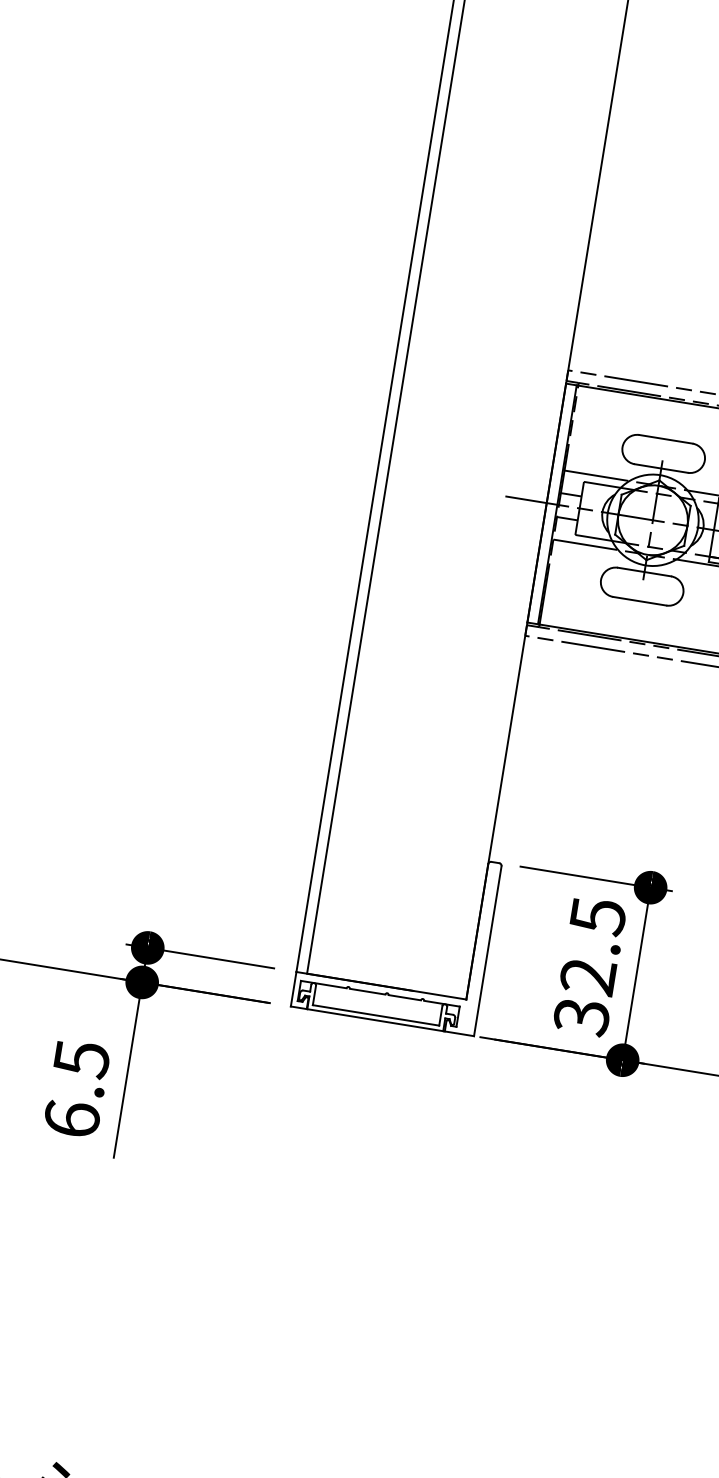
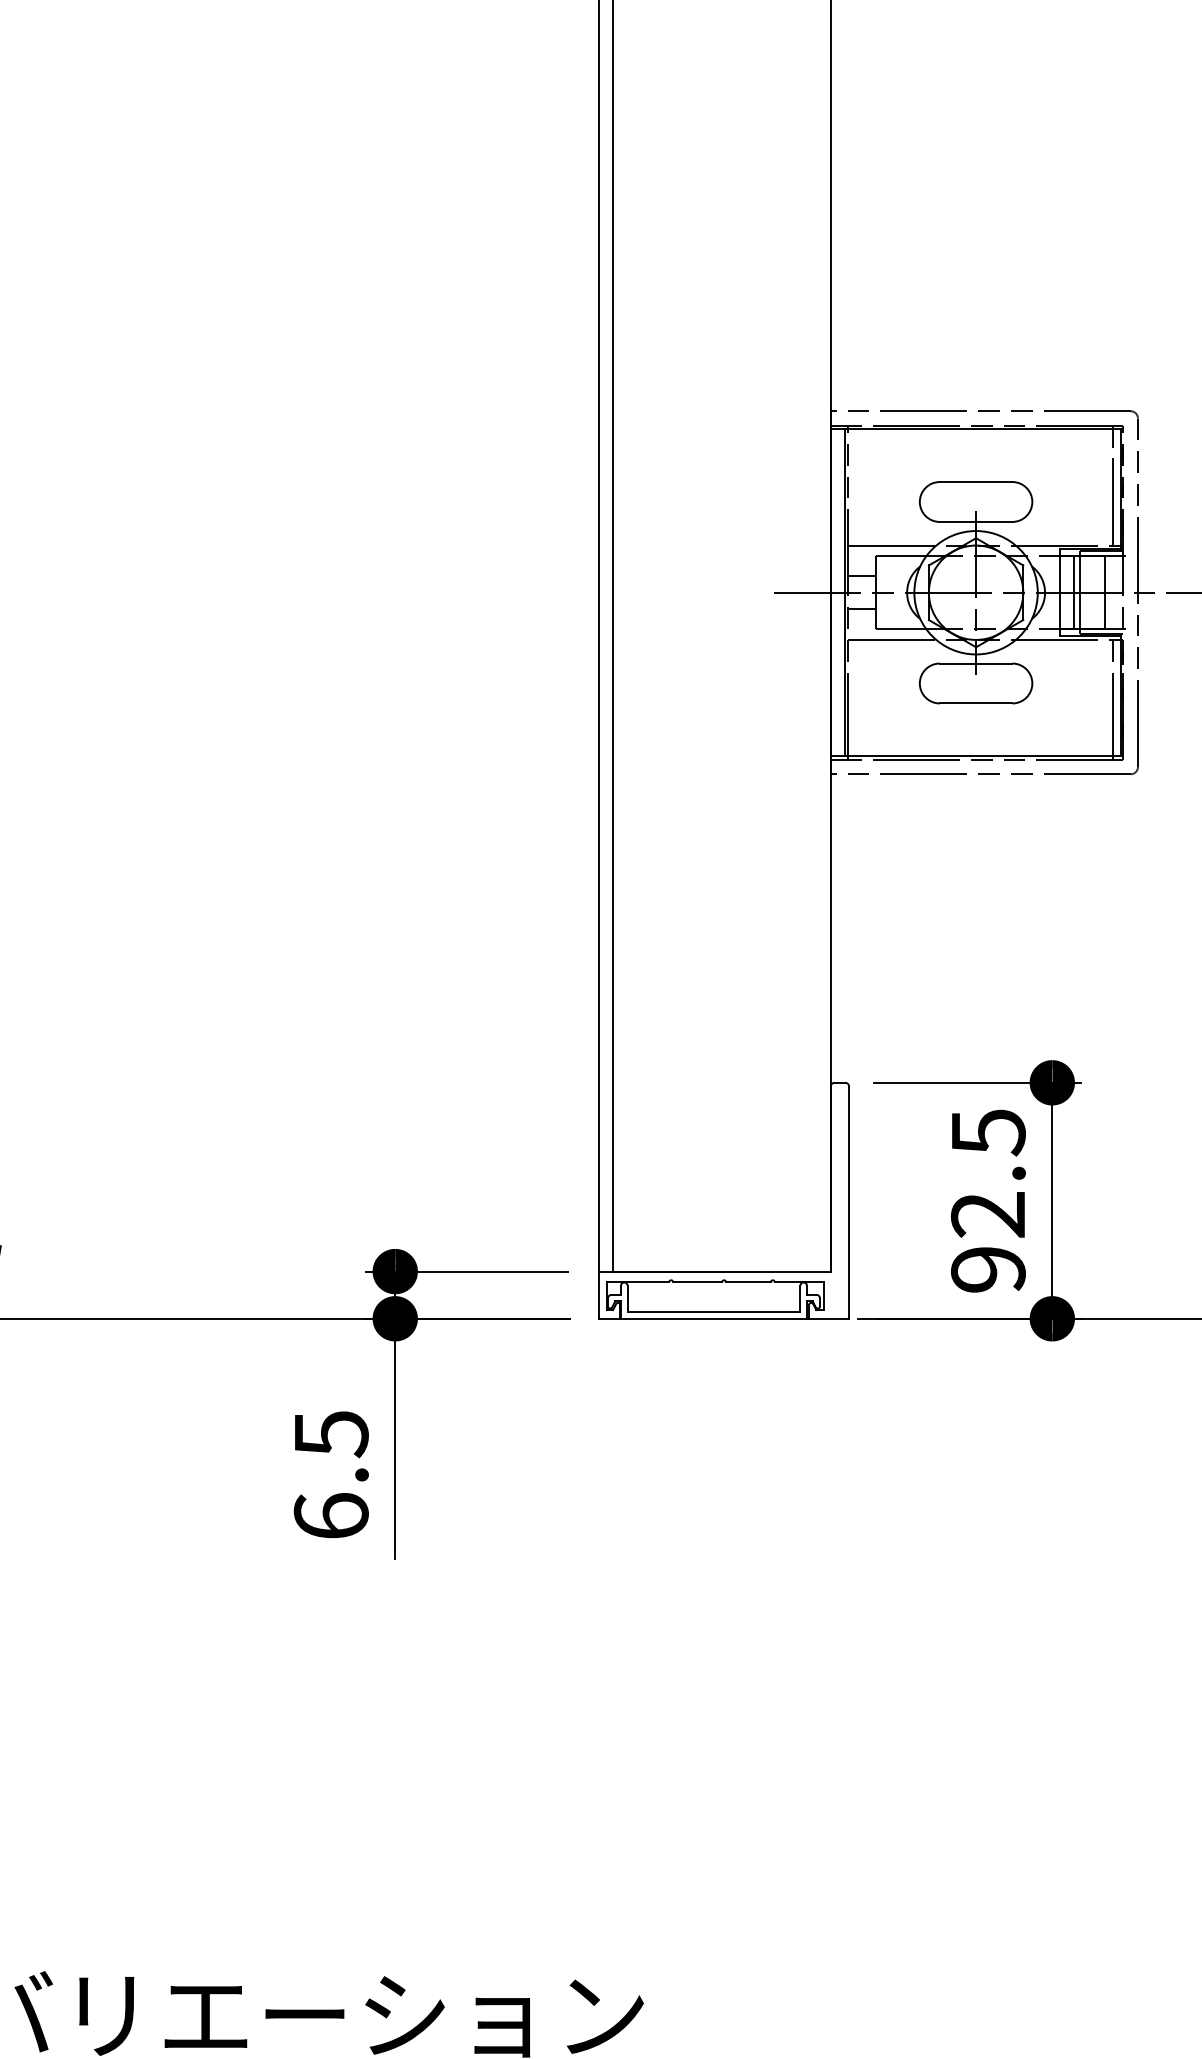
text: (581, 1017) -> (988, 1270), 32.5 -> 92.5

